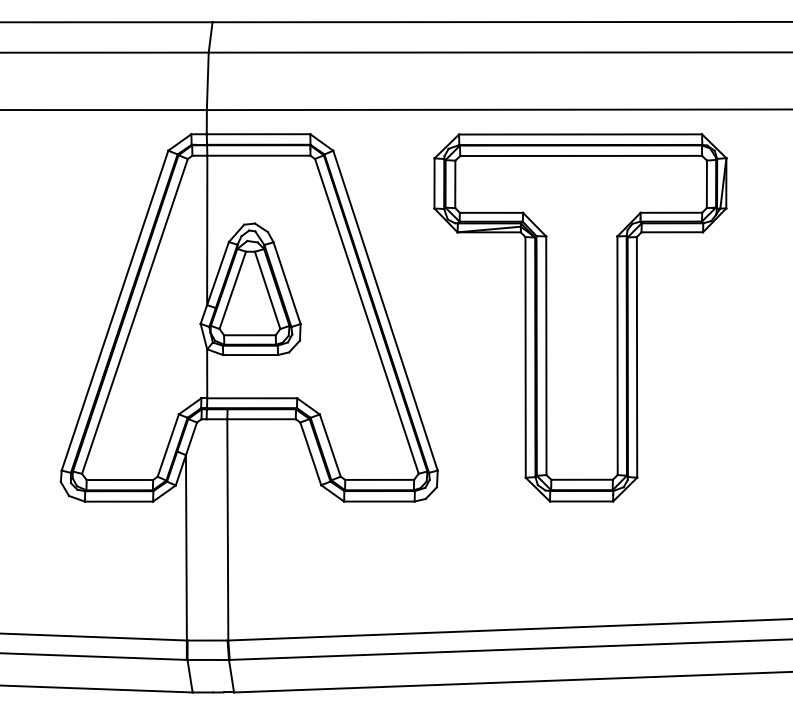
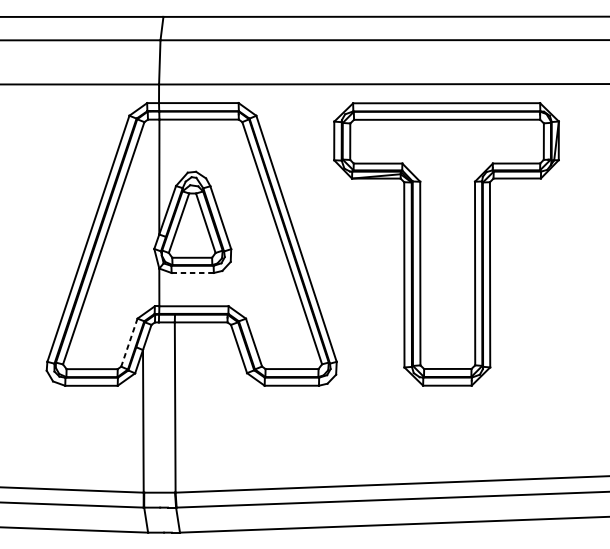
line: (251, 355) -> (193, 273), solid -> dashed
line: (168, 445) -> (129, 342), solid -> dashed

